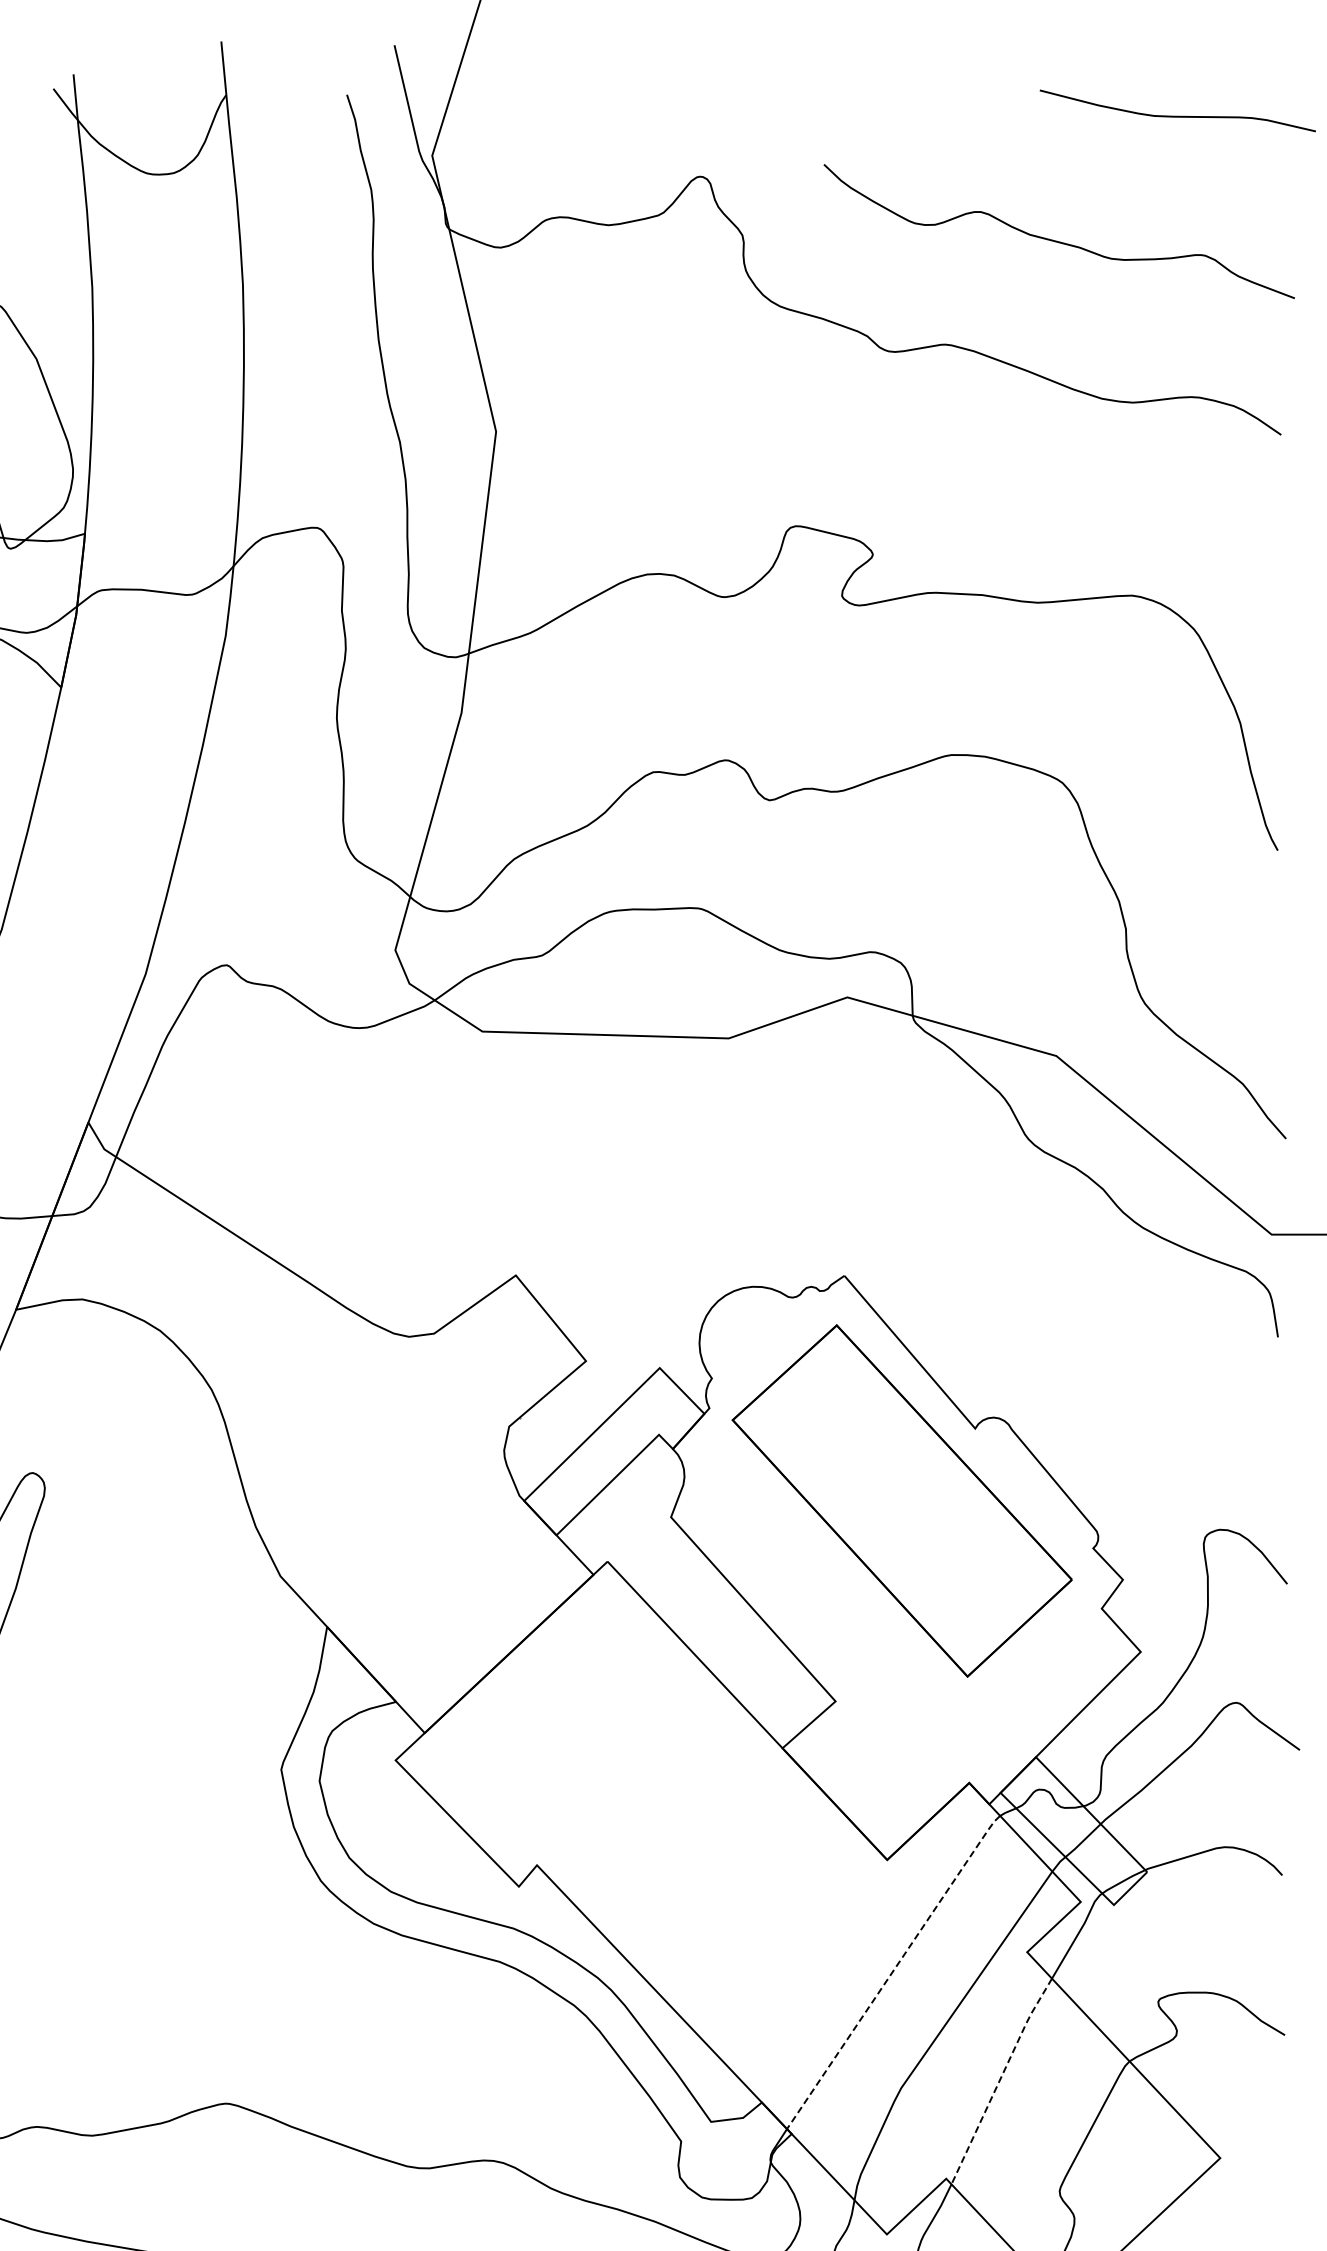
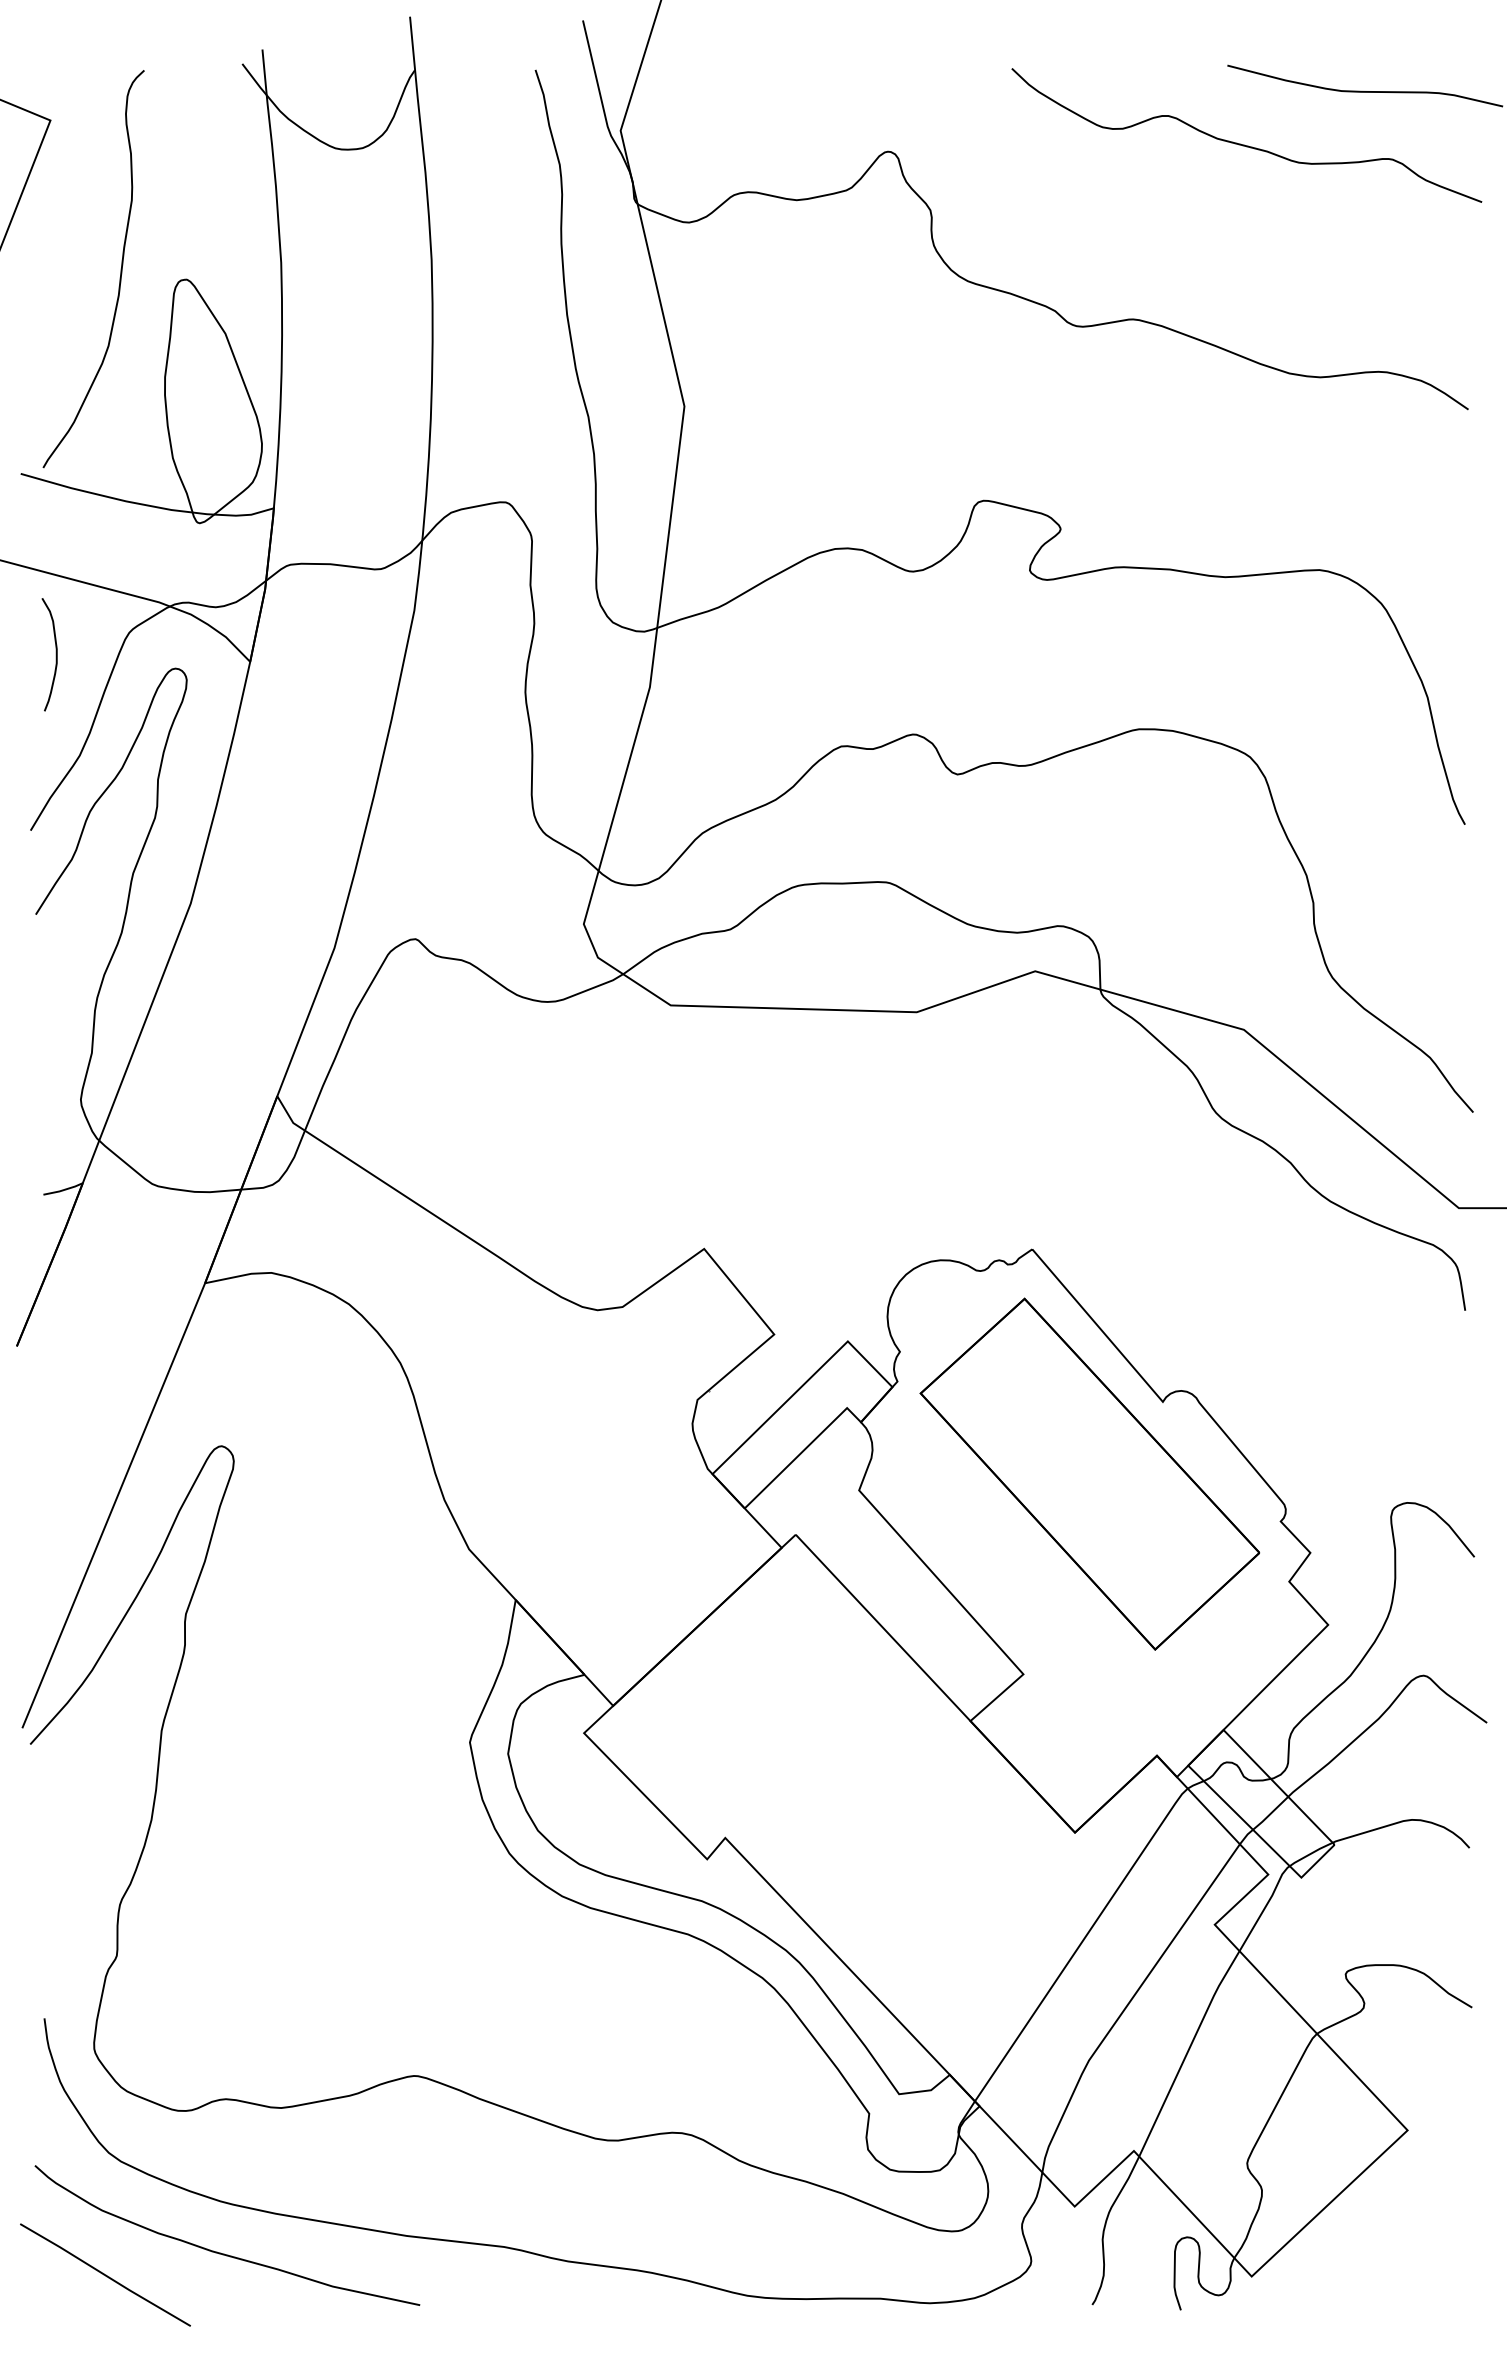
curve: (1056, 240) -> (1244, 144), moved
line: (893, 1970) -> (1081, 1943), dashed -> solid
line: (999, 2079) -> (1187, 2051), dashed -> solid

